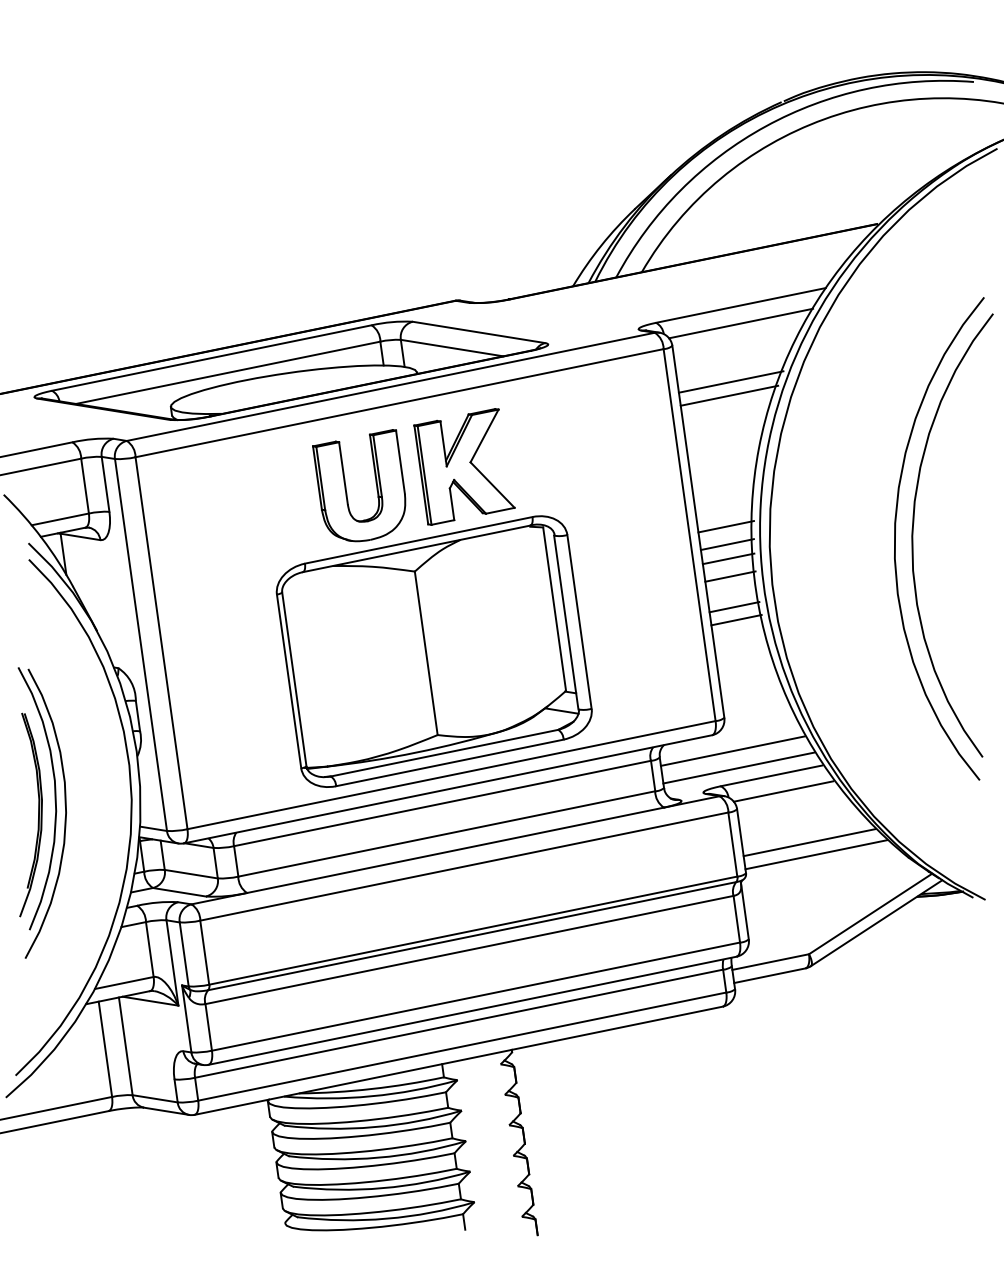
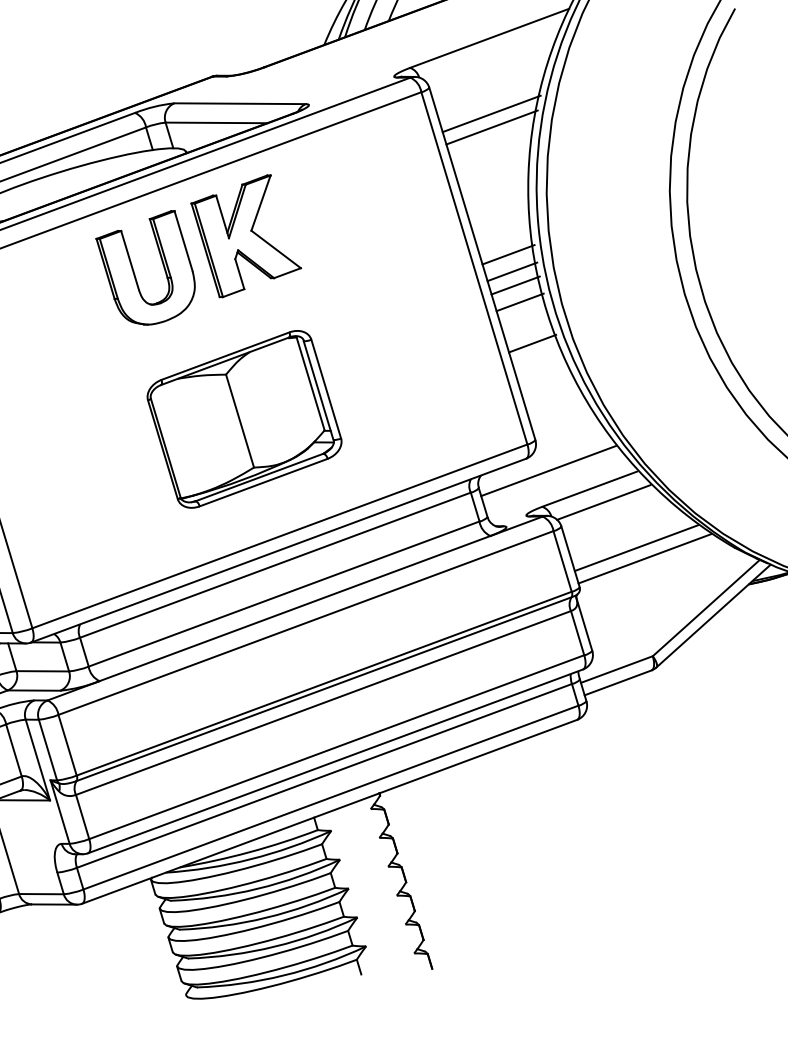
line: (741, 323) -> (492, 55), removed
line: (734, 607) -> (528, 331), removed
part: (433, 651) -> (243, 419), size x0.6
line: (738, 767) -> (556, 486), removed

